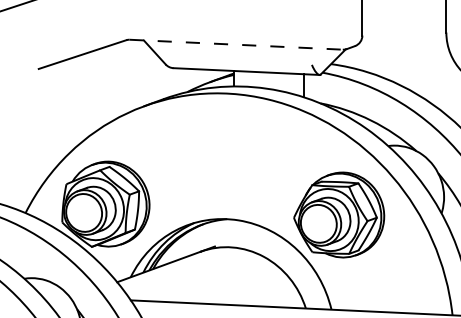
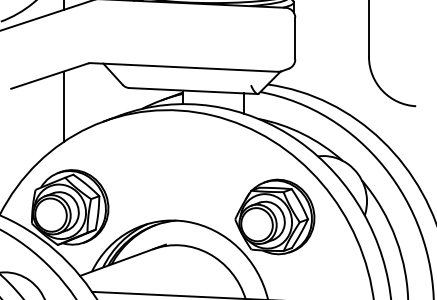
line: (236, 44) -> (184, 67), dashed -> solid
line: (98, 89) -> (63, 106), added

